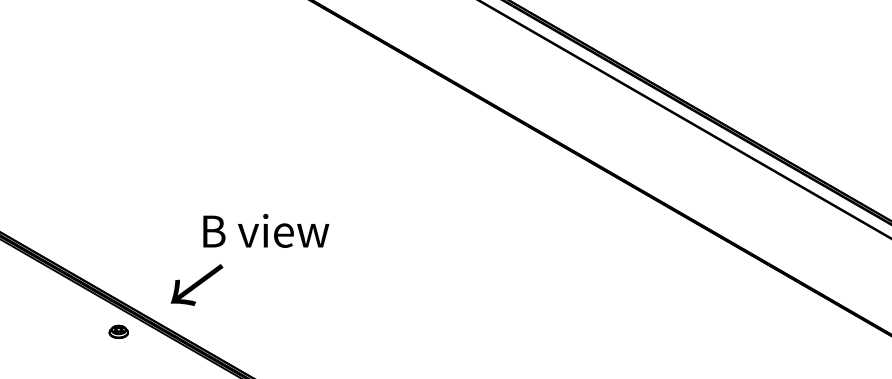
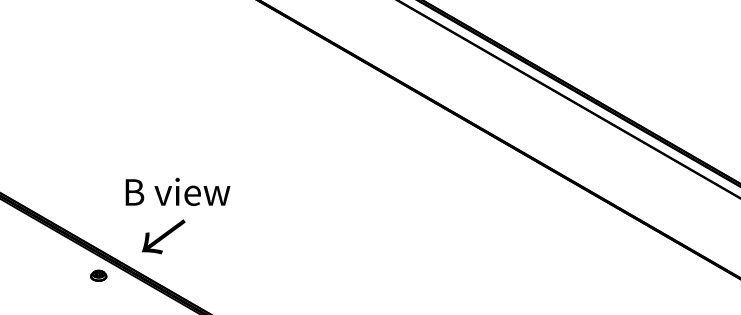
text: (266, 230) -> (178, 191), moved

